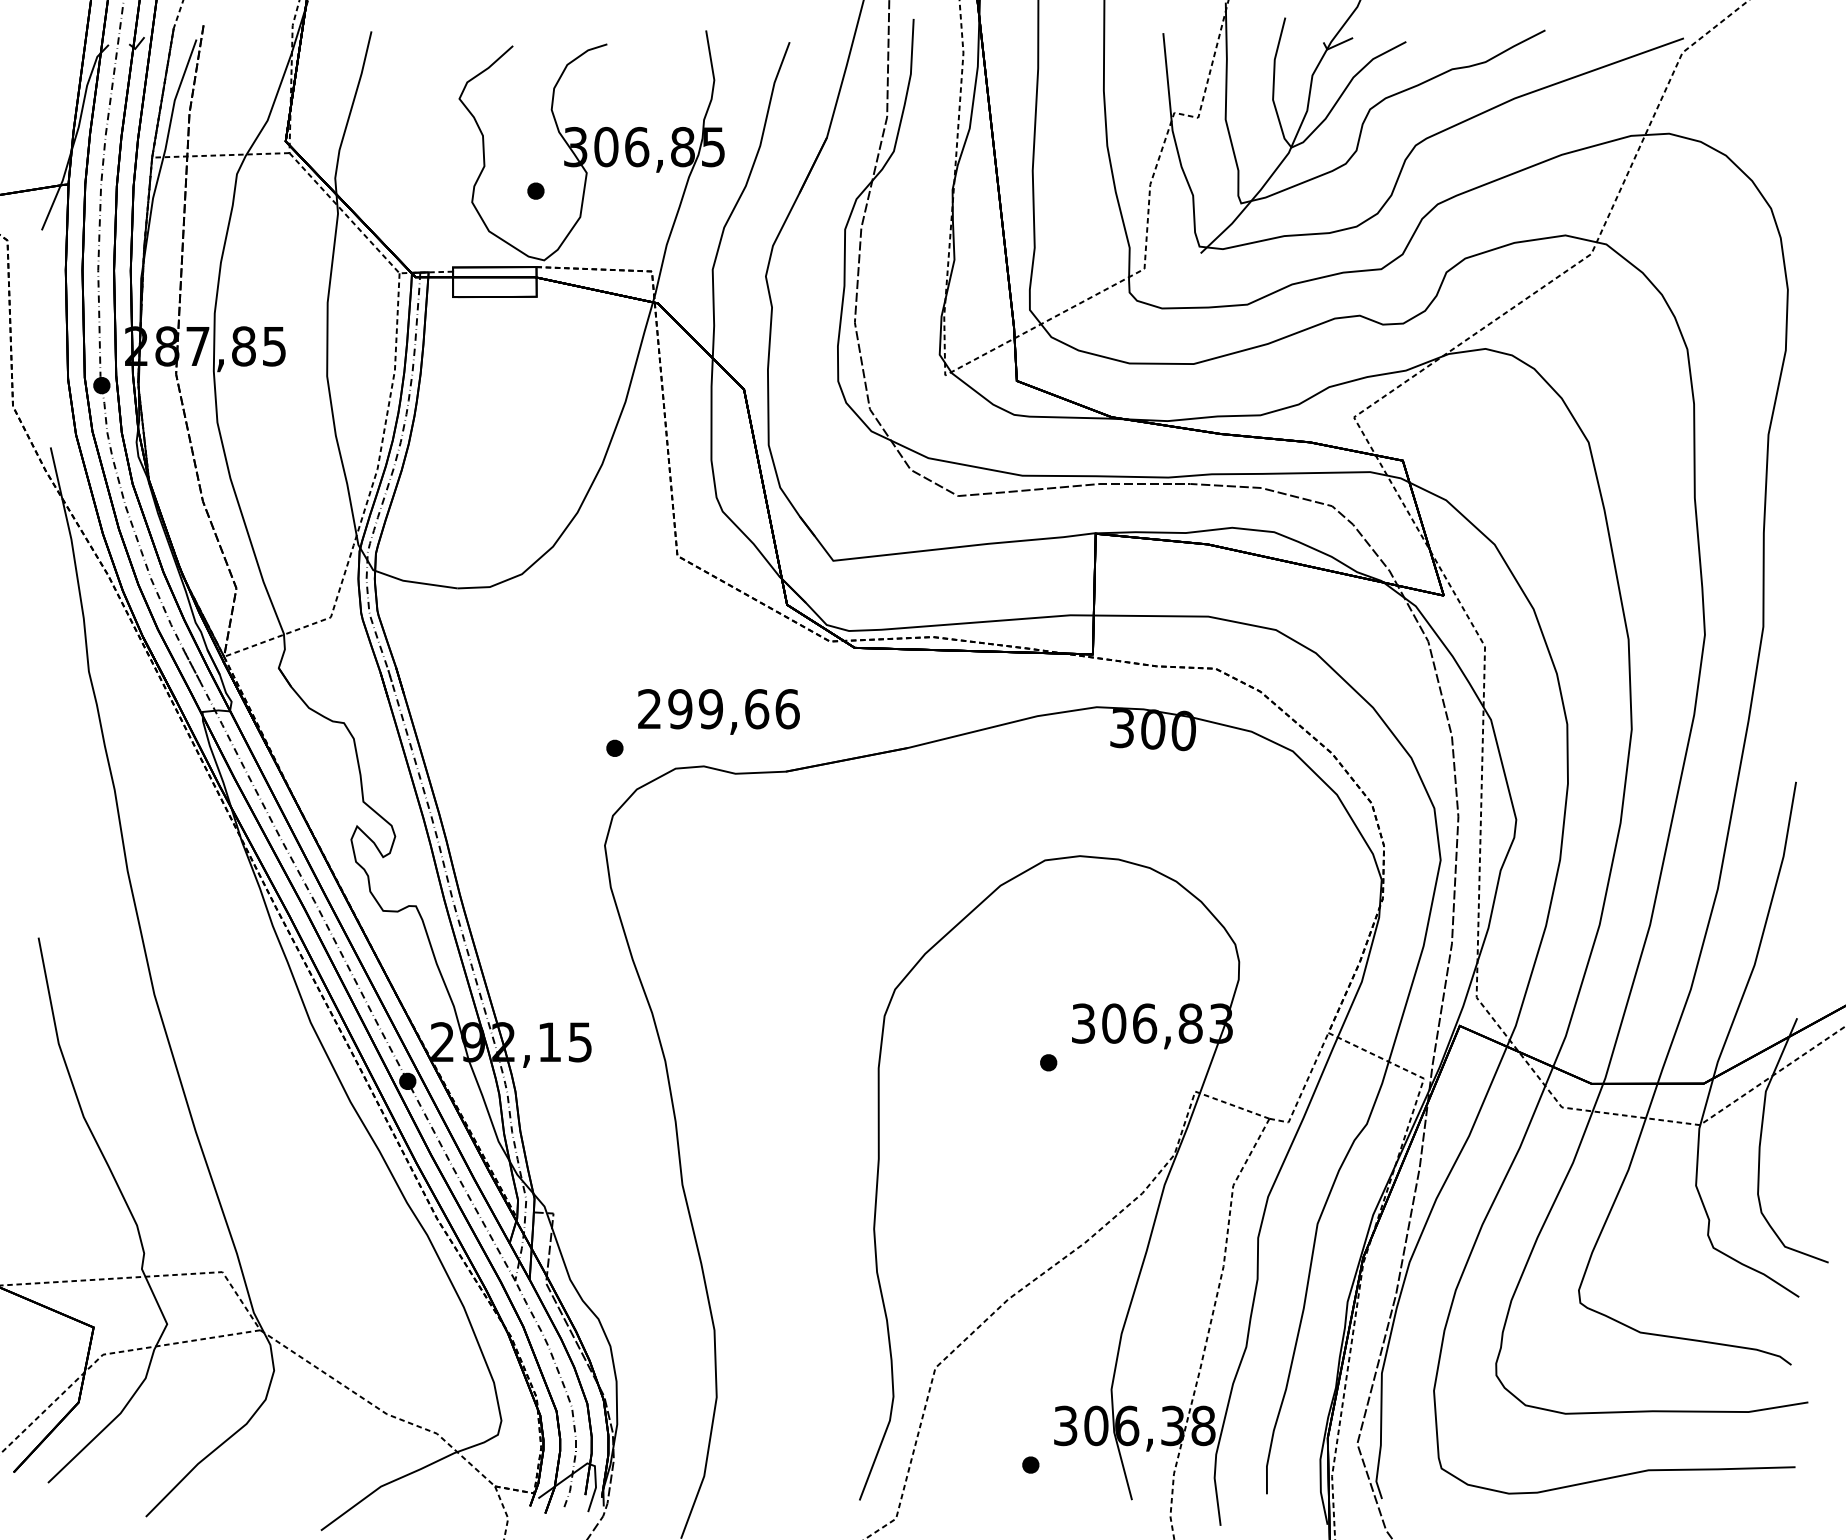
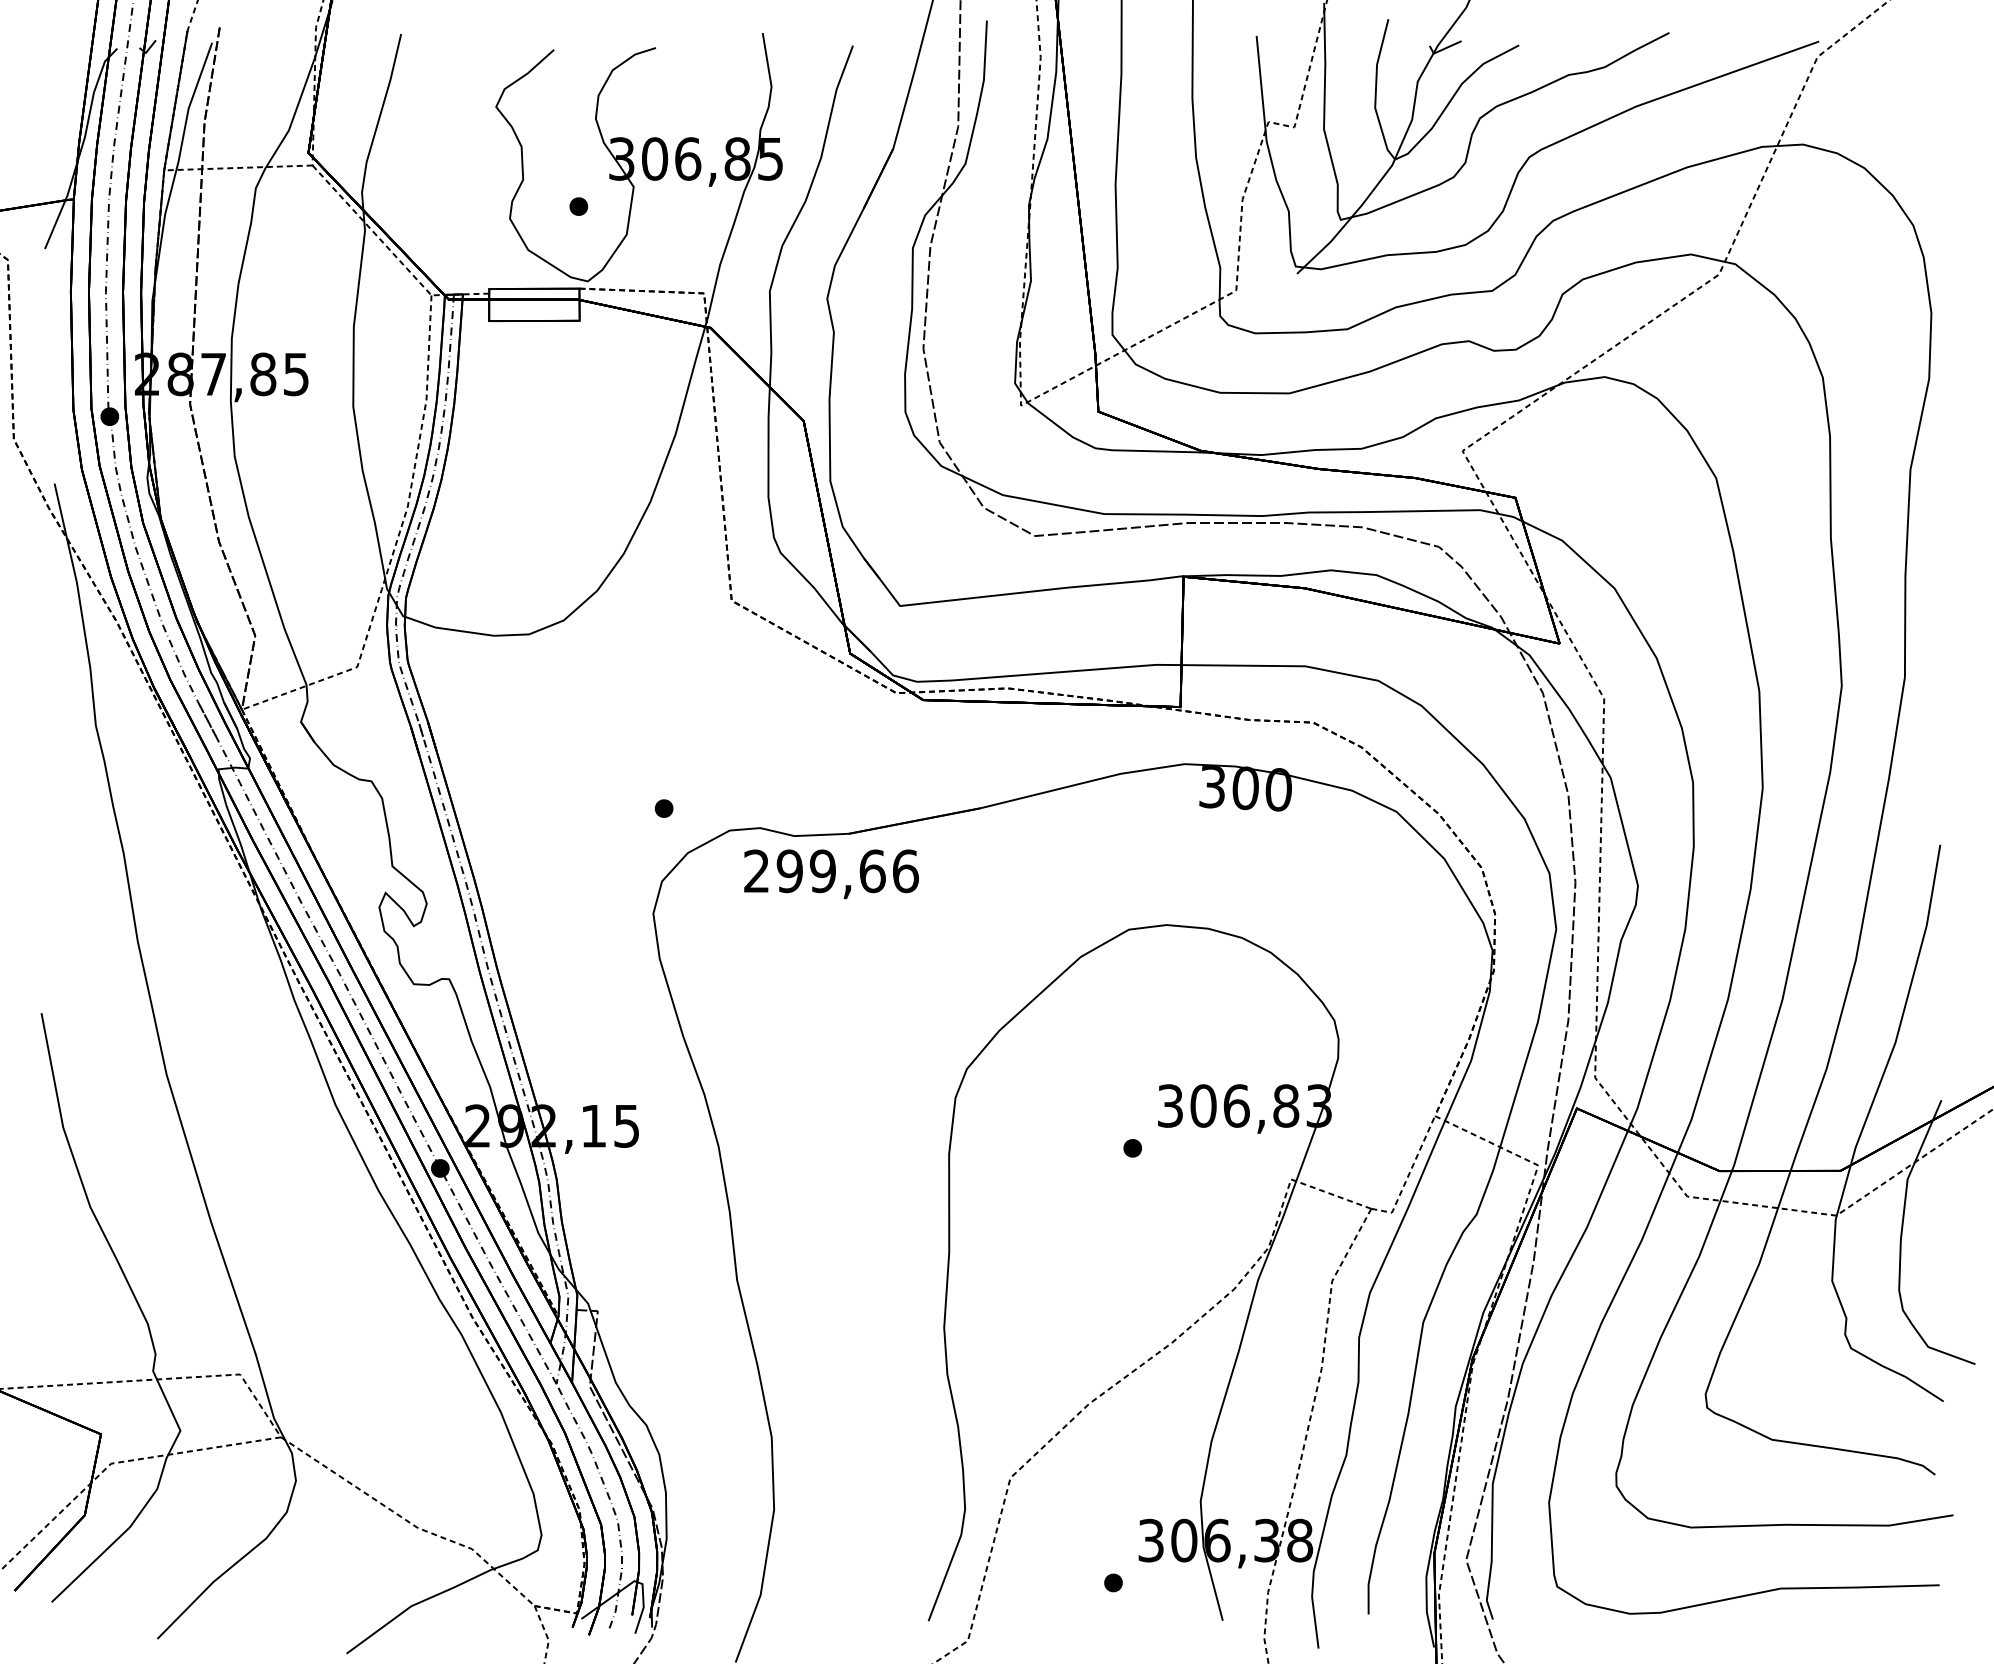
text: (718, 711) -> (831, 873), moved

